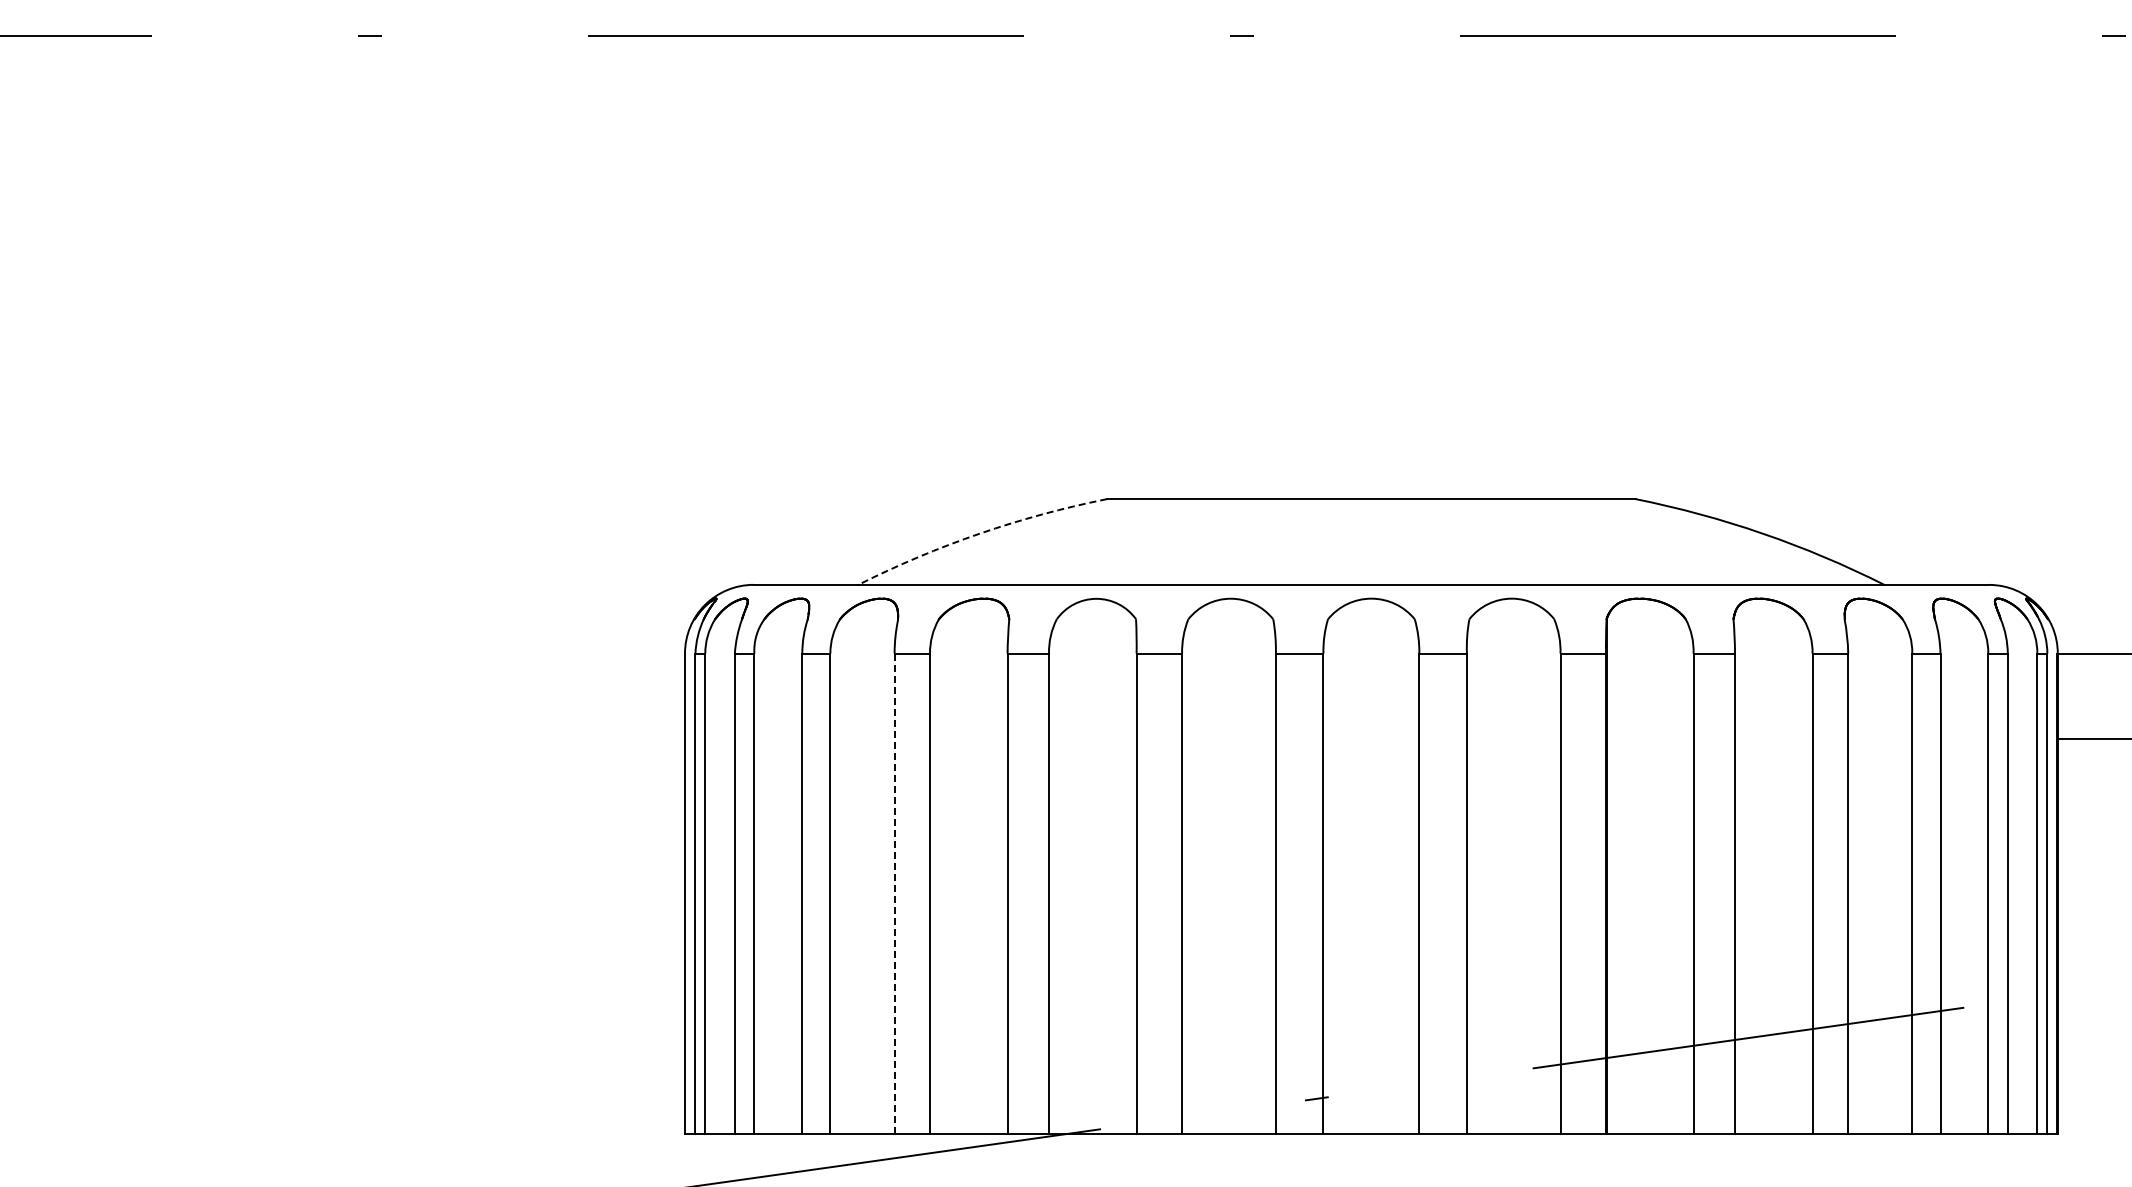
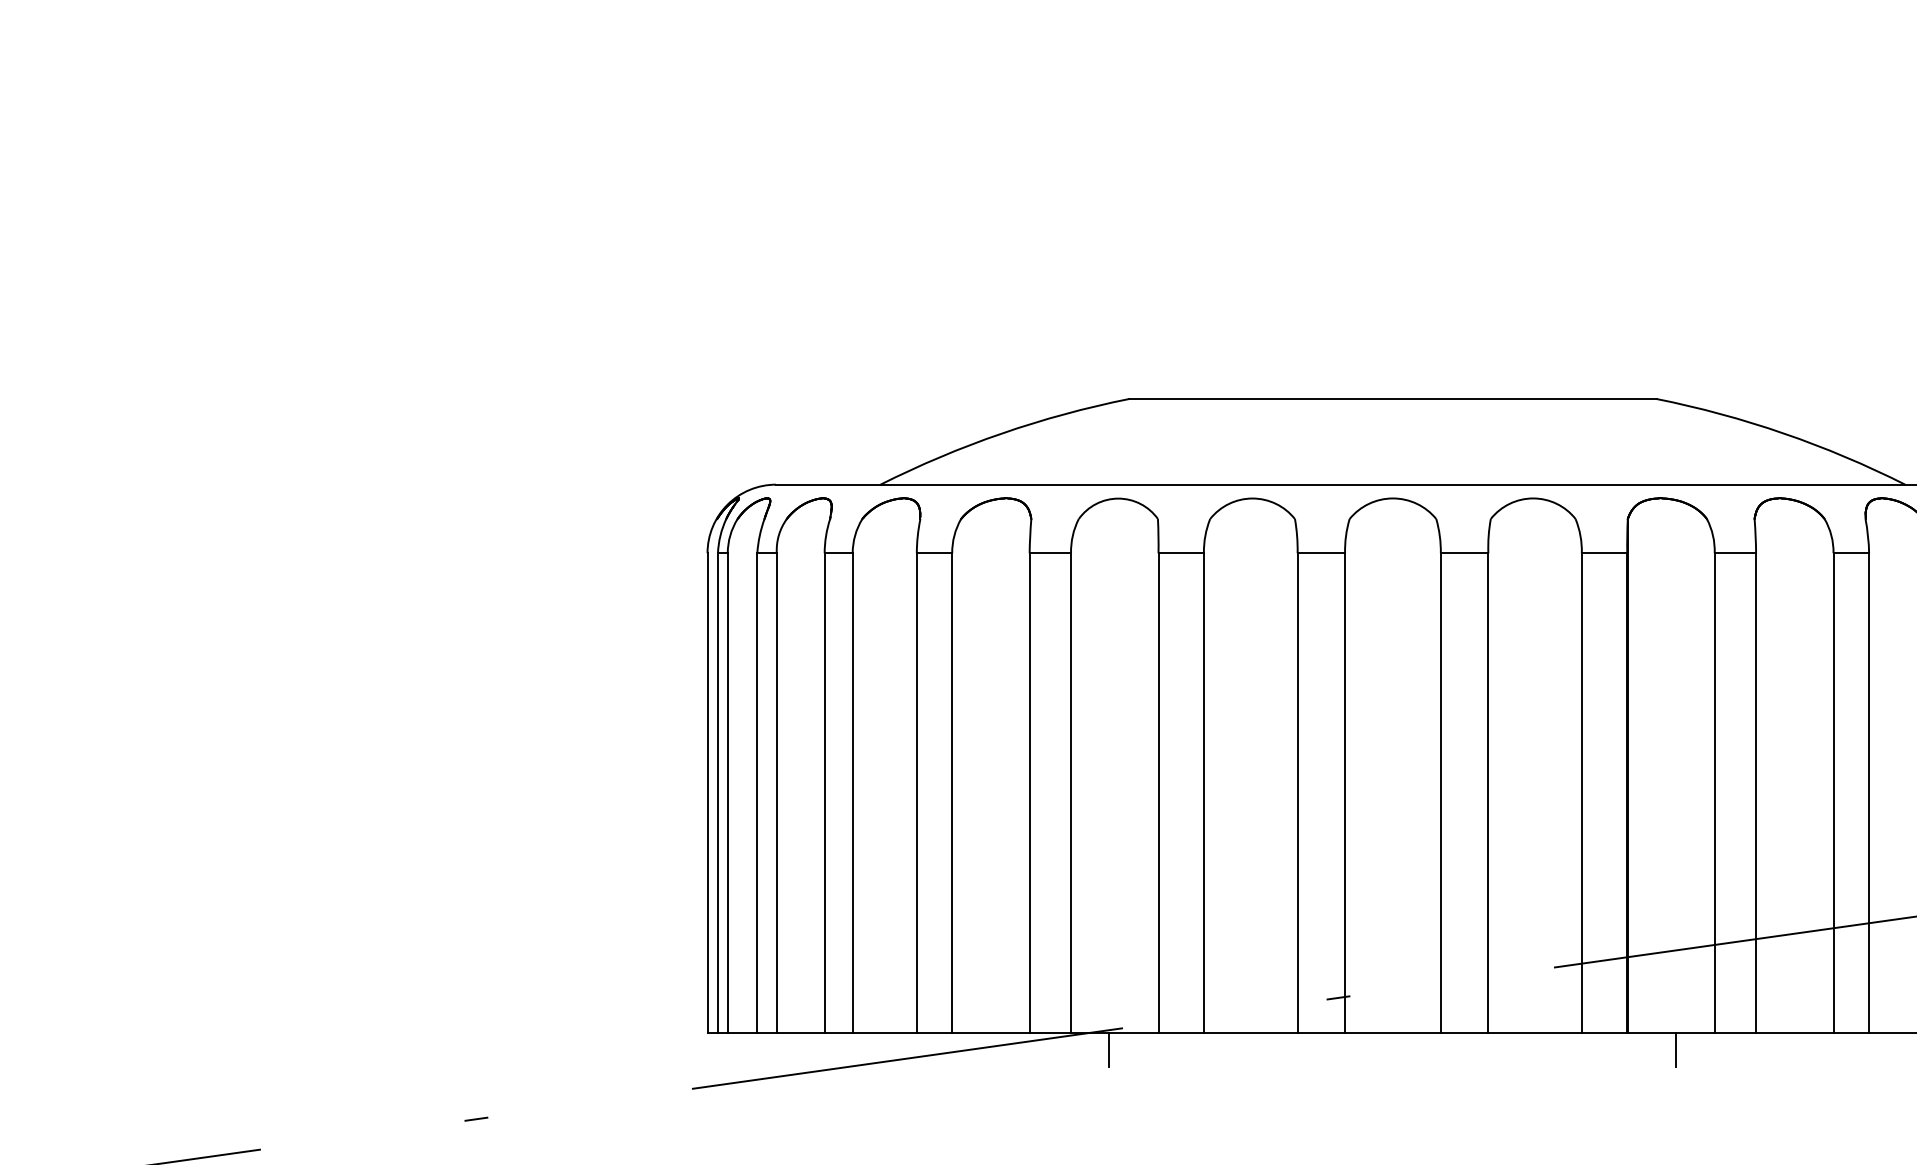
arc: (979, 533) -> (1001, 433), dashed -> solid
line: (894, 893) -> (916, 792), dashed -> solid
line: (1087, 1151) -> (1109, 1050), added
line: (1655, 1151) -> (1676, 1050), added

